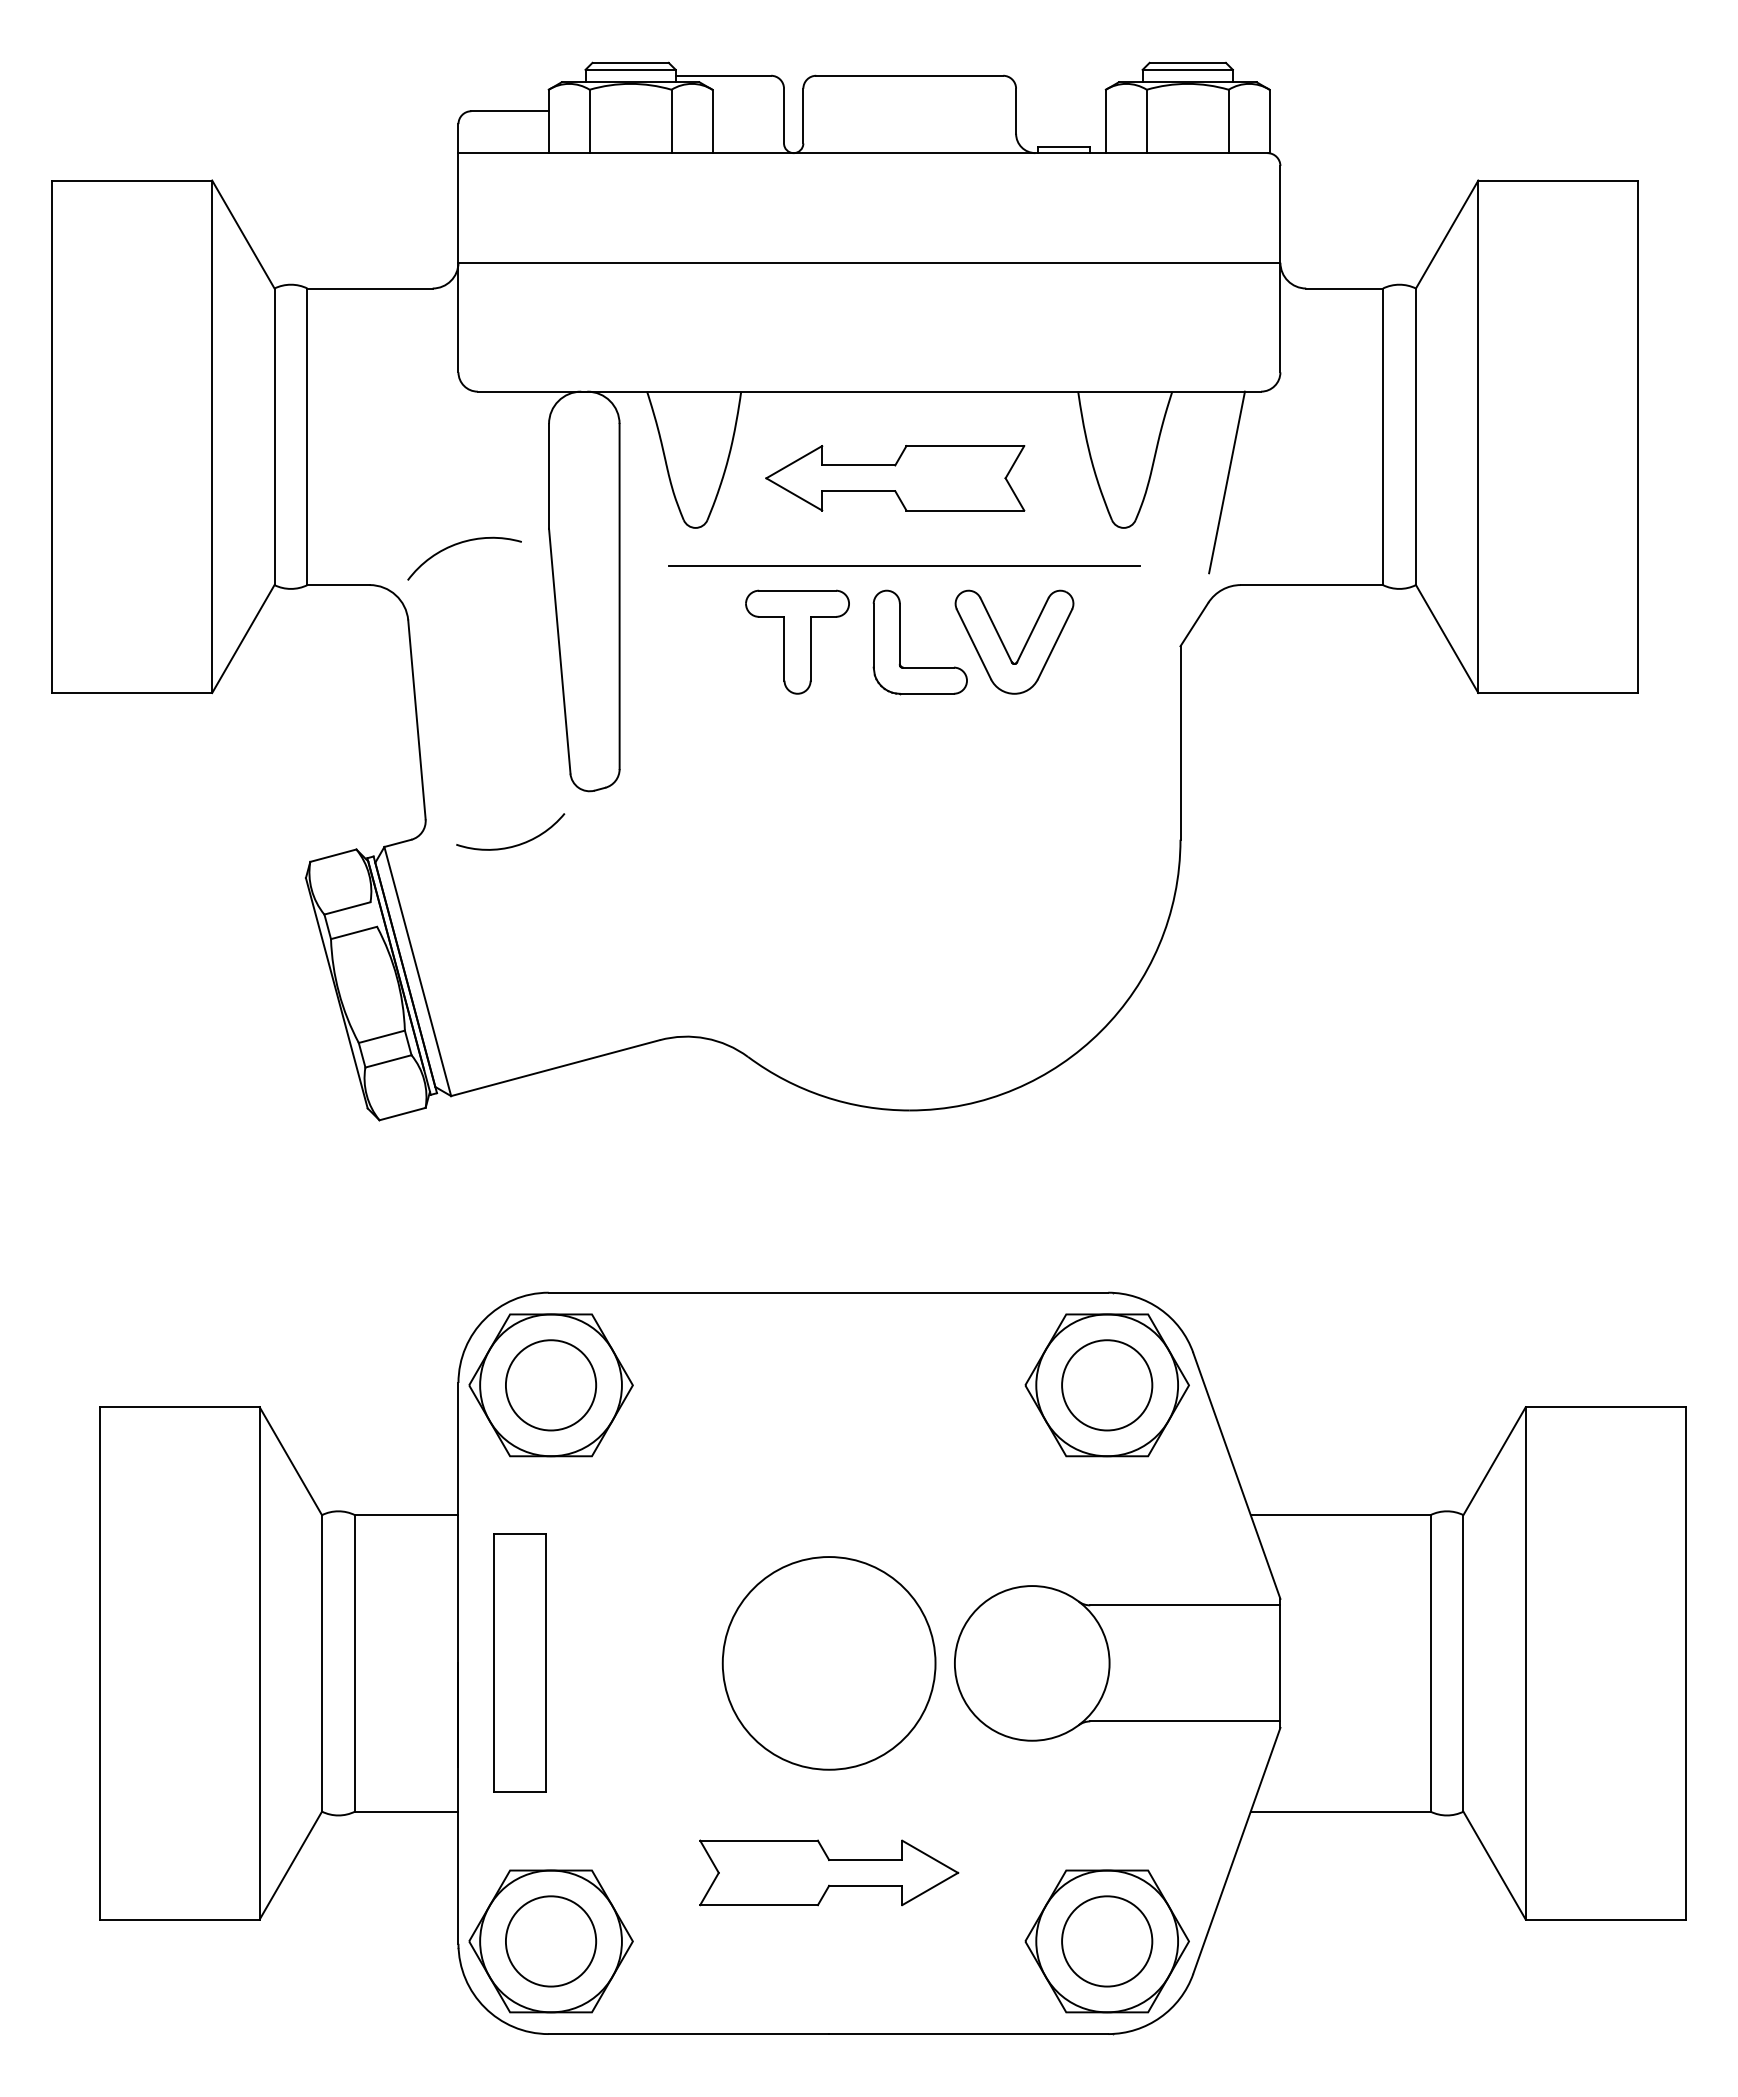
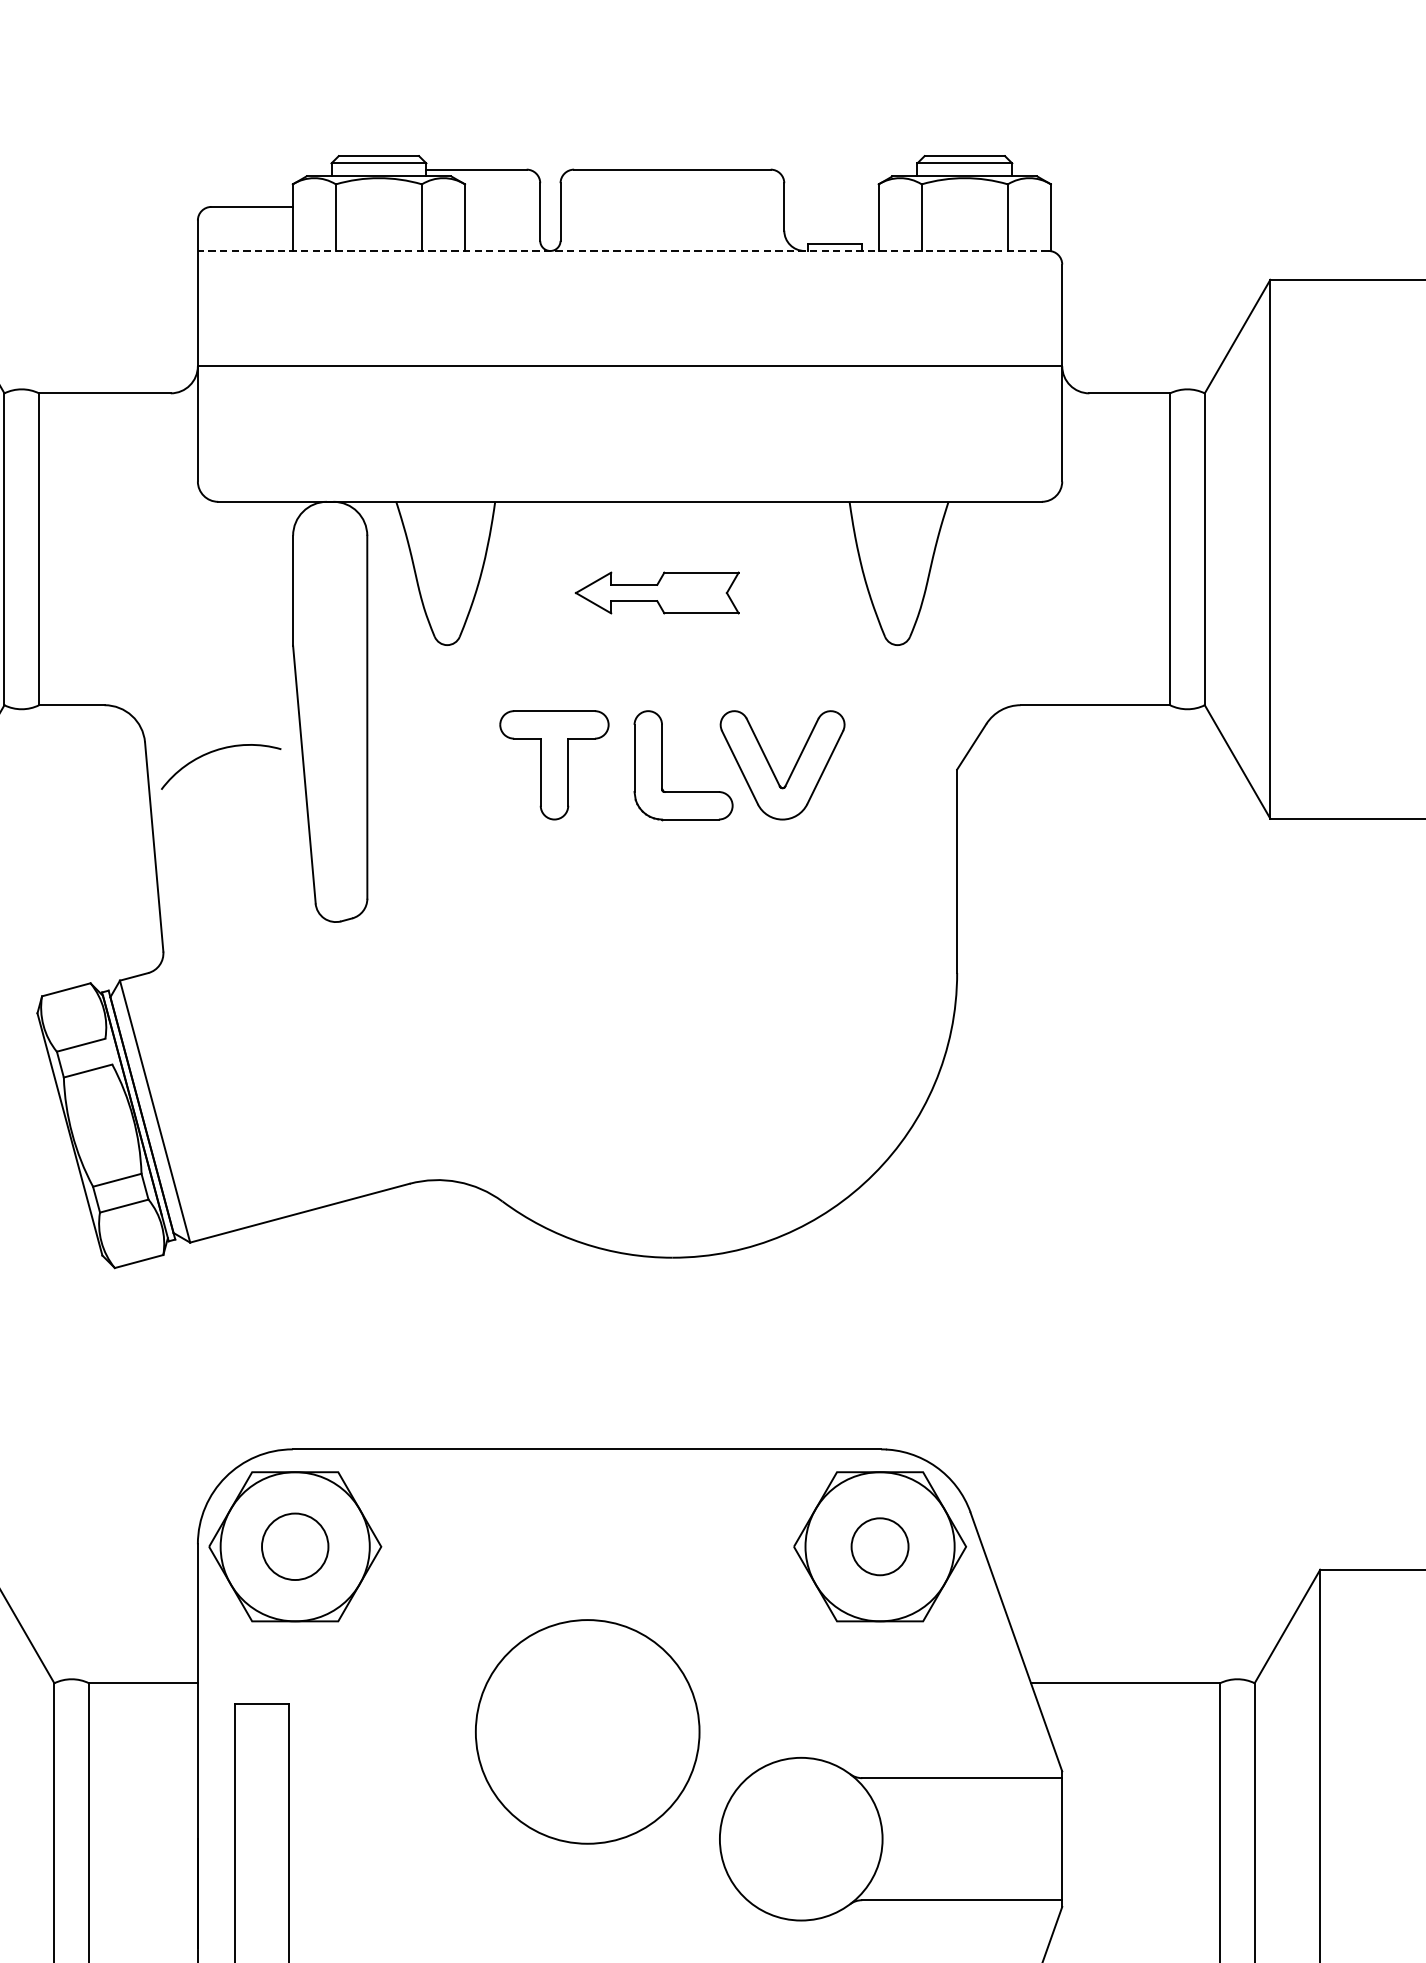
line: (863, 153) -> (623, 251), solid -> dashed
part: (895, 478) -> (657, 593), size x0.6
line: (1226, 482) -> (1005, 597), removed
arc: (459, 544) -> (215, 751), moved
line: (904, 565) -> (666, 684), removed
arc: (512, 845) -> (254, 979), removed
circle: (550, 1385) -> (294, 1546), size x0.7
circle: (1107, 1385) -> (880, 1546), size x0.6
circle: (828, 1663) -> (586, 1732), moved

